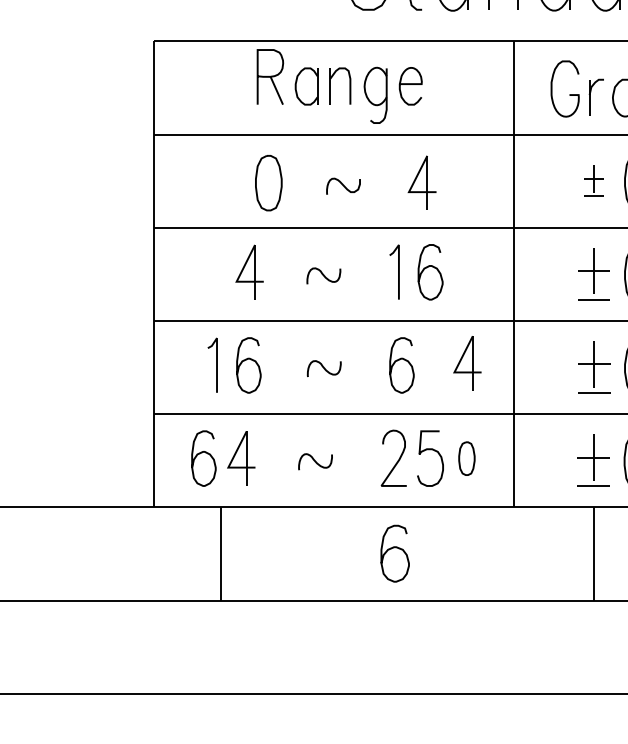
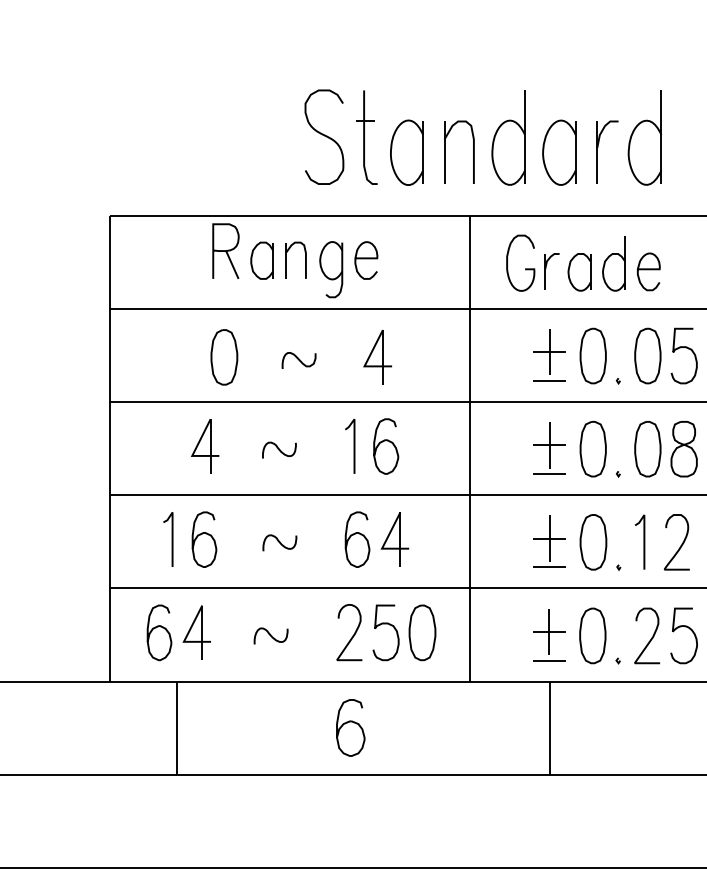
part: (593, 181) -> (549, 355), size x1.67
part: (466, 363) -> (394, 539), moved
part: (466, 458) -> (422, 632), size x1.67

